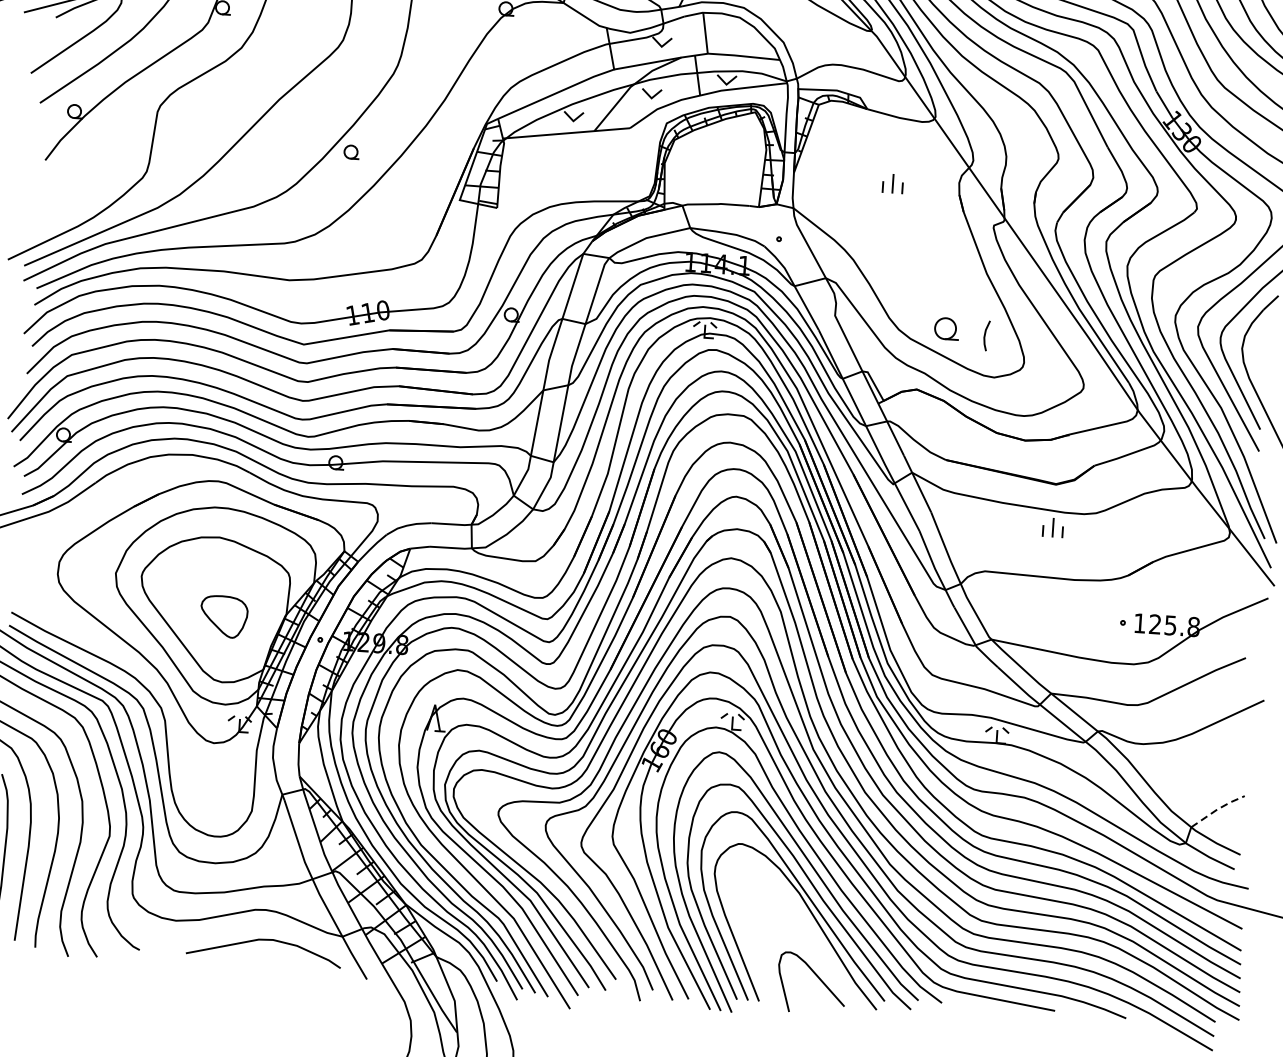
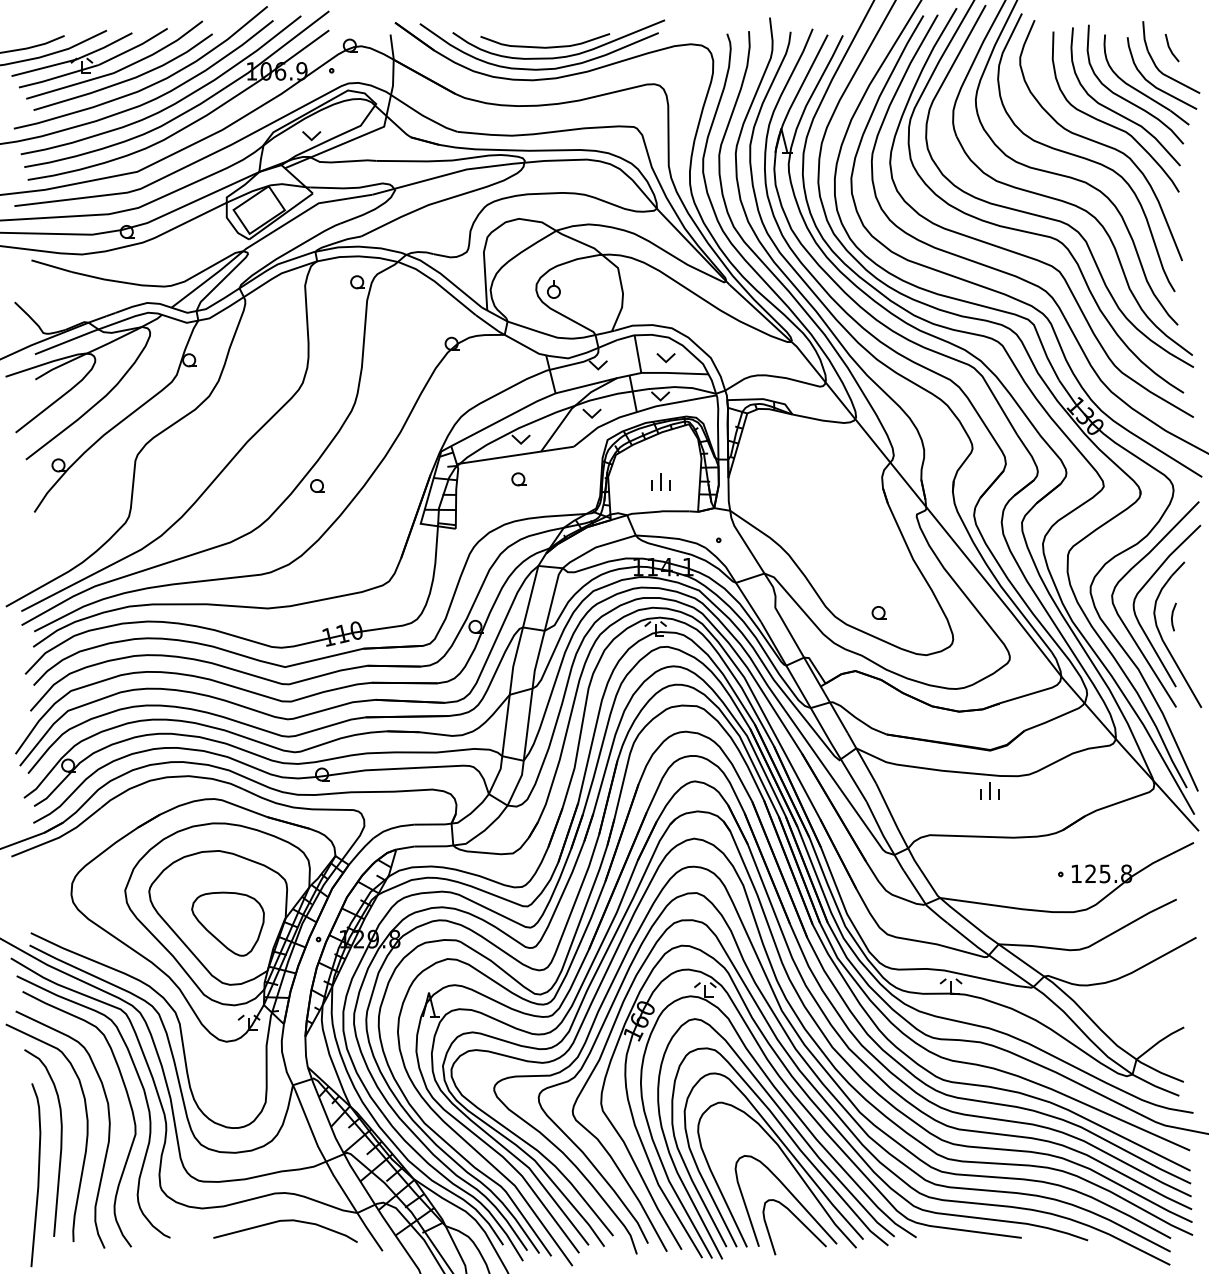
part: (734, 39) -> (665, 358), added
part: (568, 159) -> (518, 479), added
part: (892, 183) -> (660, 481), moved
part: (945, 328) -> (878, 612), size x0.62
line: (986, 335) -> (1173, 616), moved
part: (223, 616) -> (227, 923), size x1.67
line: (1218, 809) -> (1160, 1041), dashed -> solid
curve: (809, 947) -> (790, 1194), added

